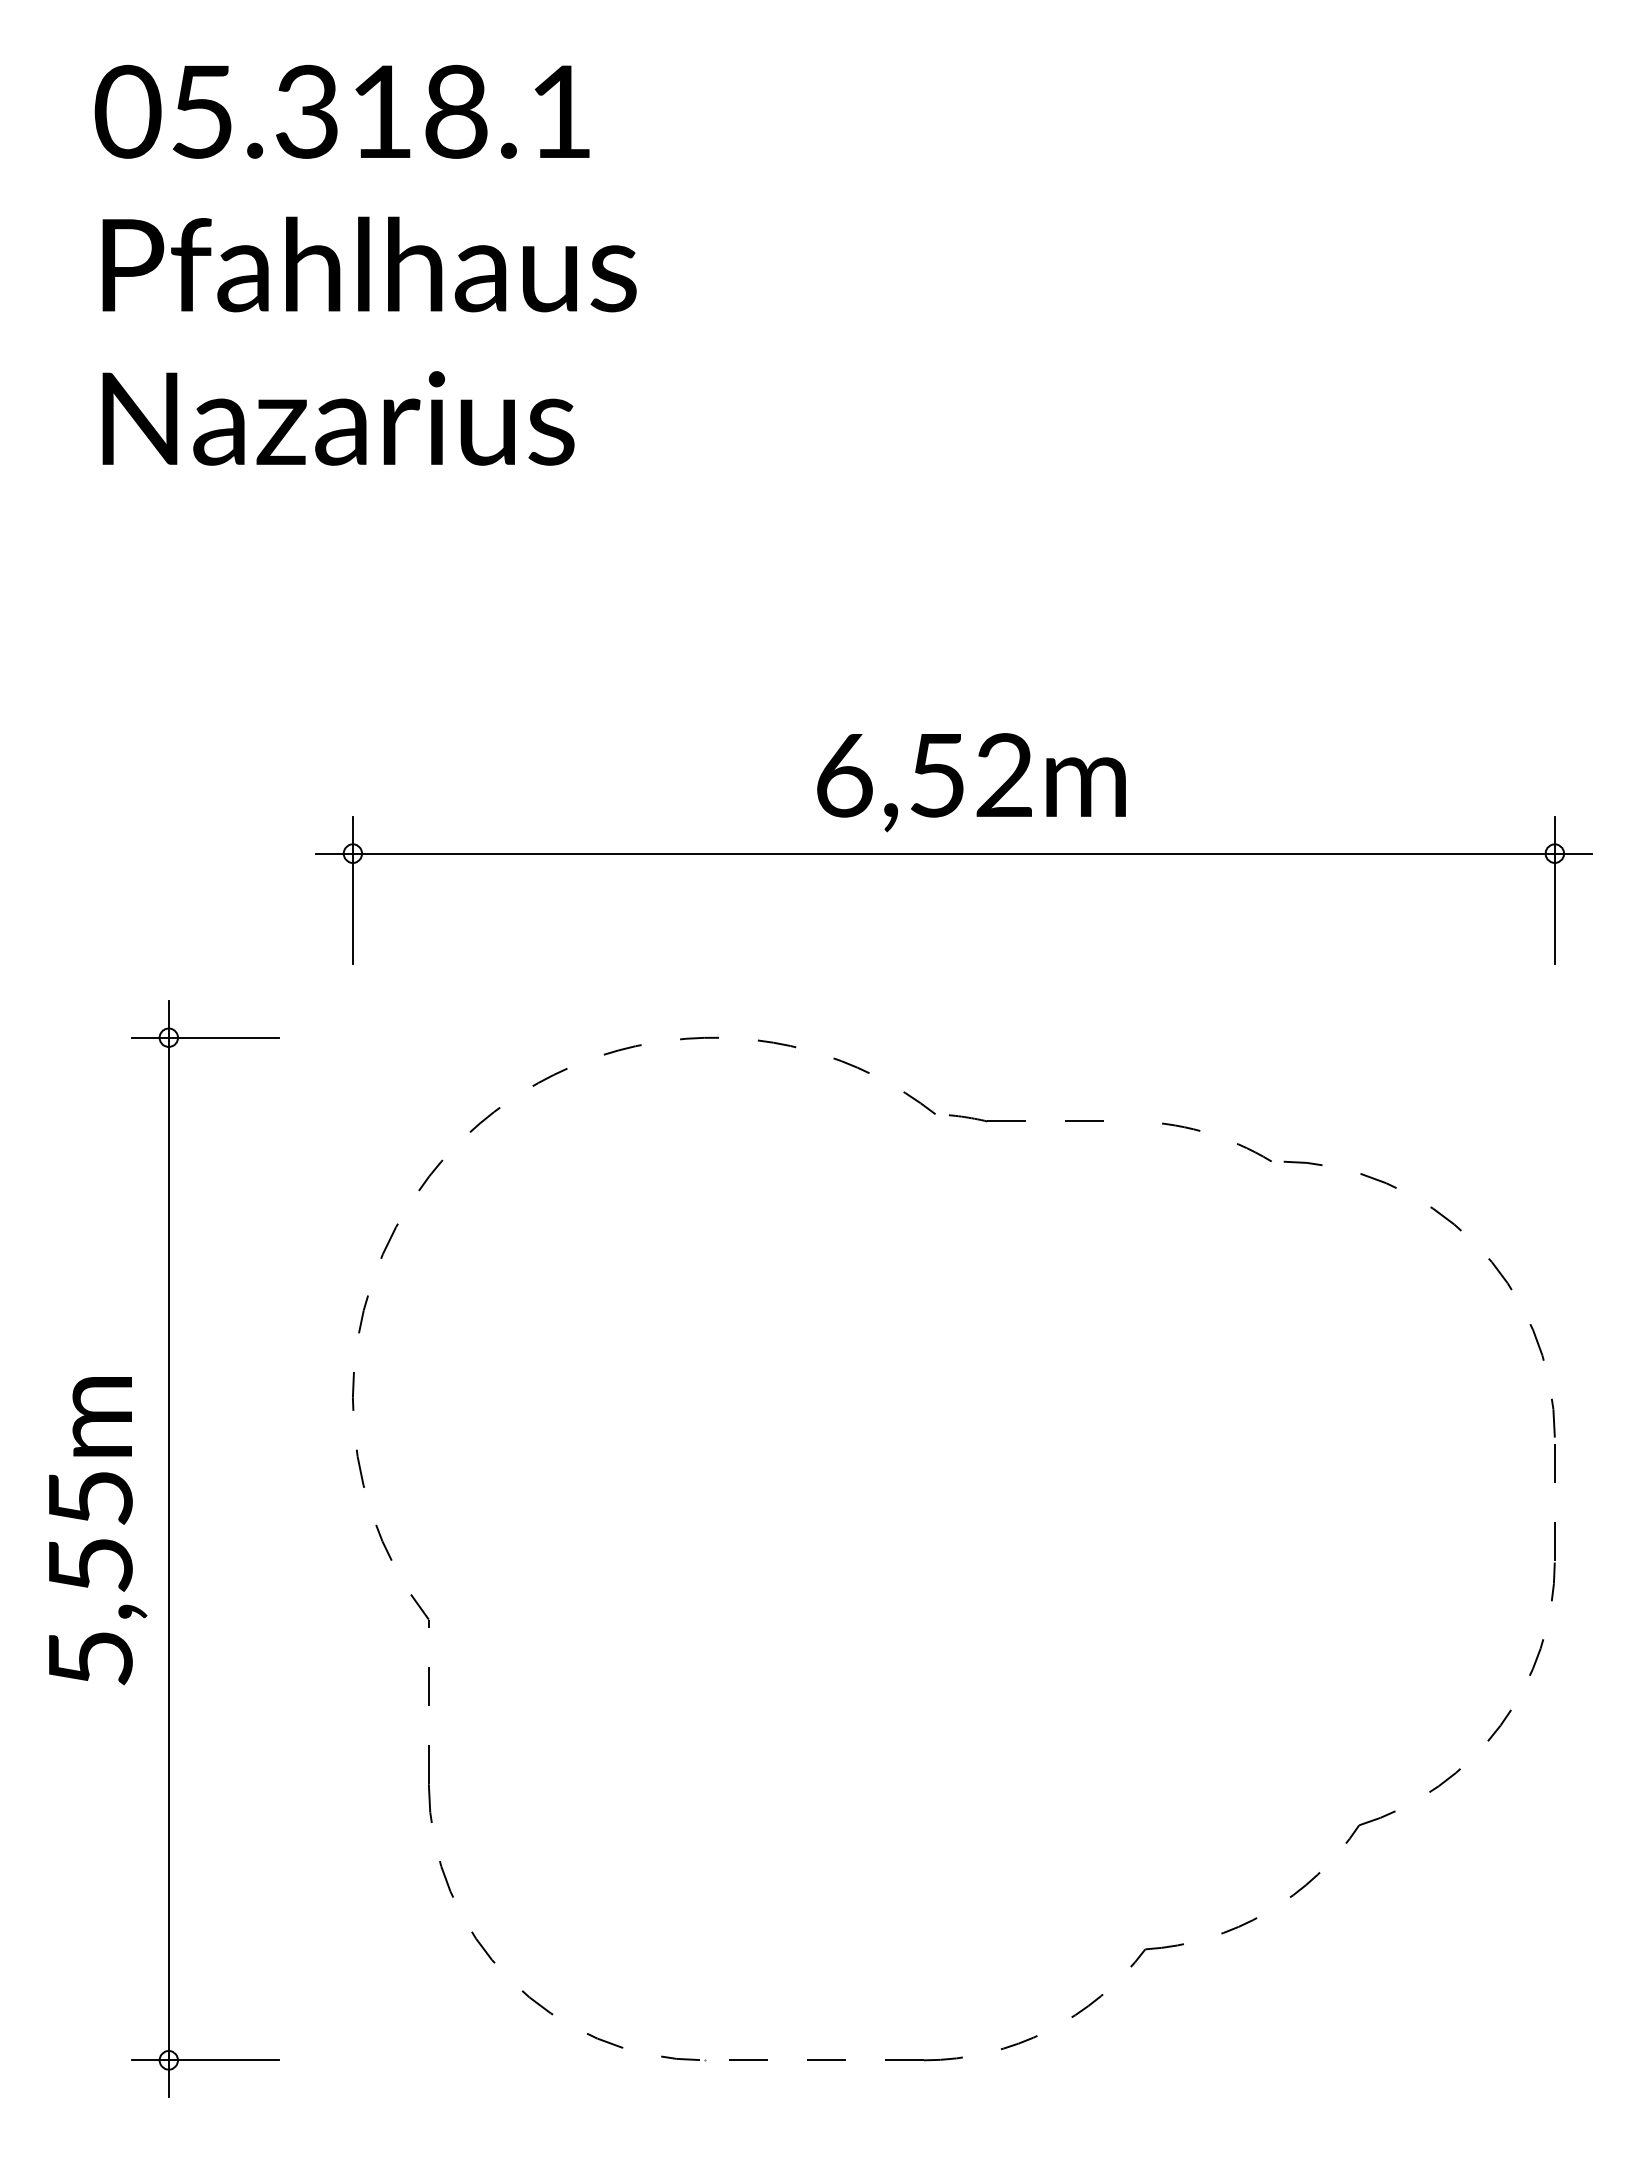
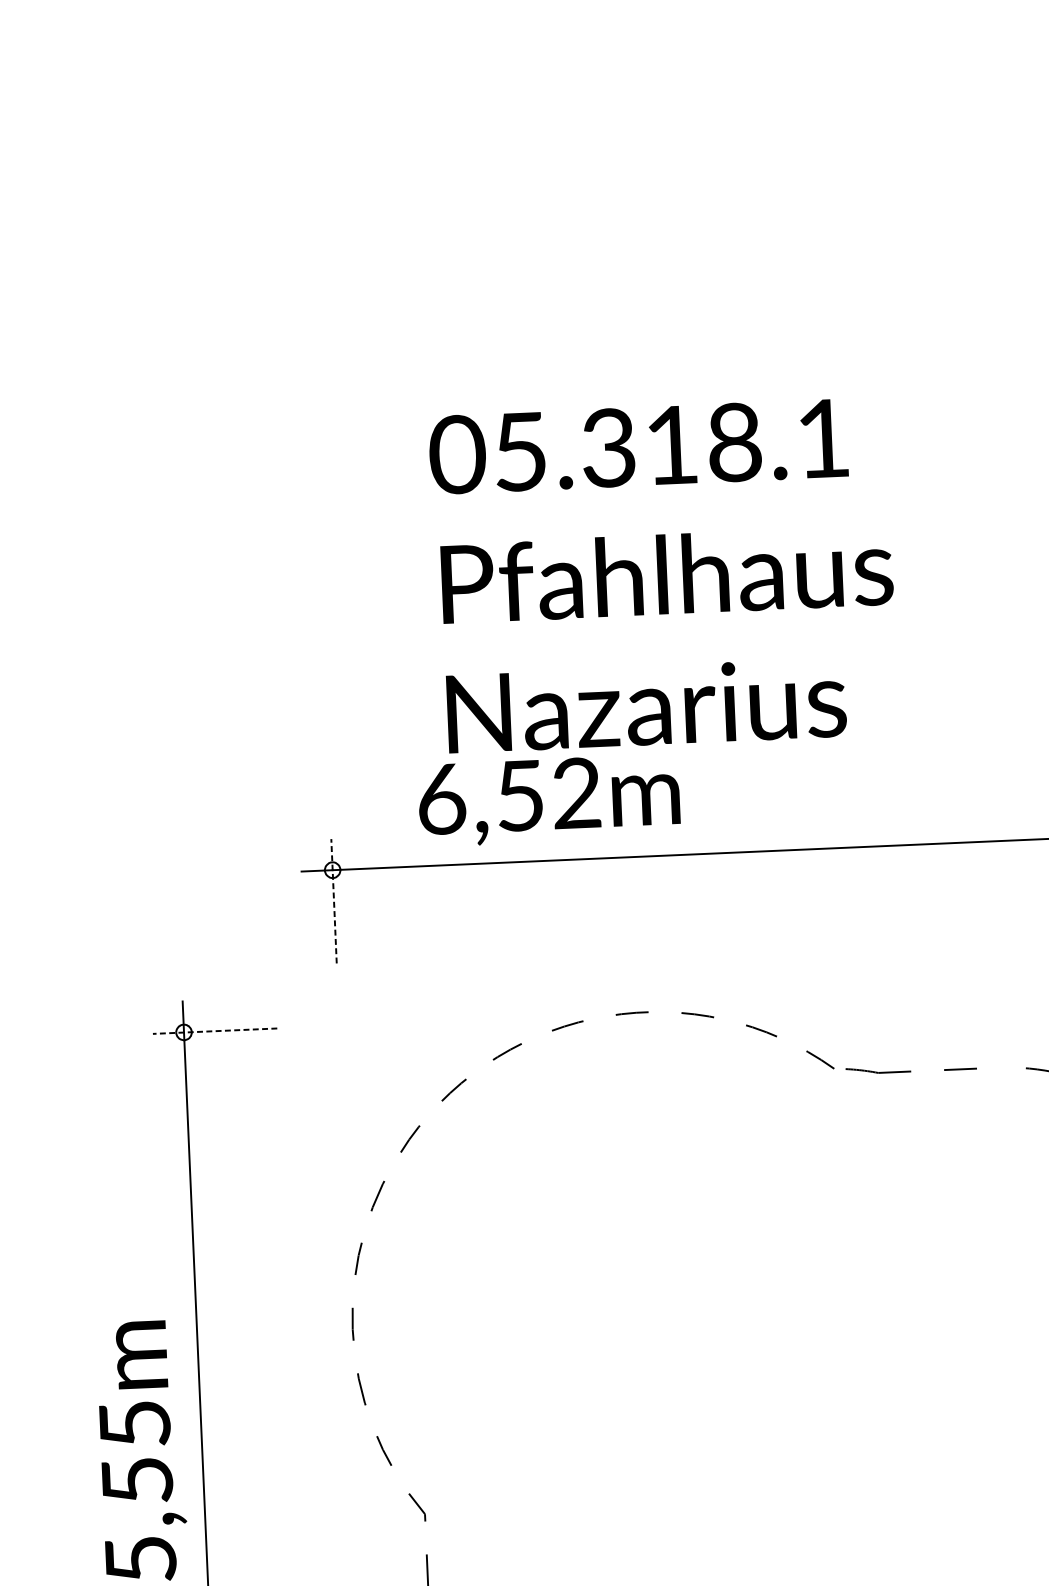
text: (365, 264) -> (663, 574), moved
text: (971, 782) -> (549, 800), moved
line: (352, 890) -> (333, 901), solid -> dashed
line: (205, 1037) -> (214, 1030), solid -> dashed

